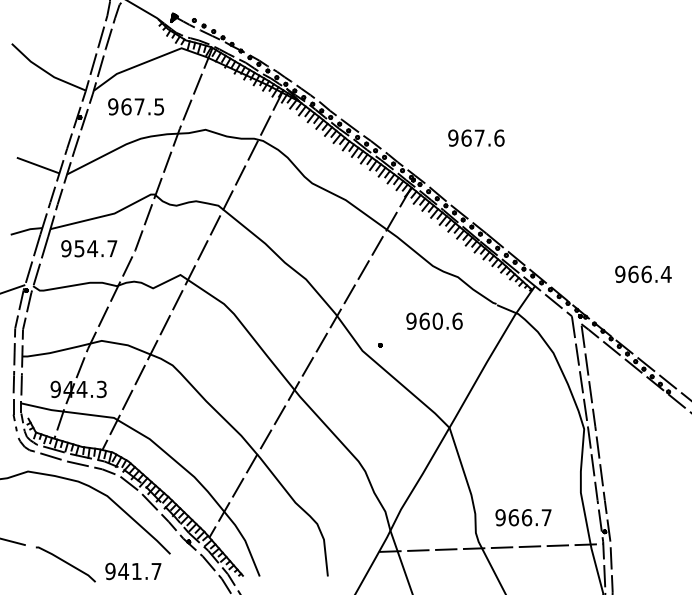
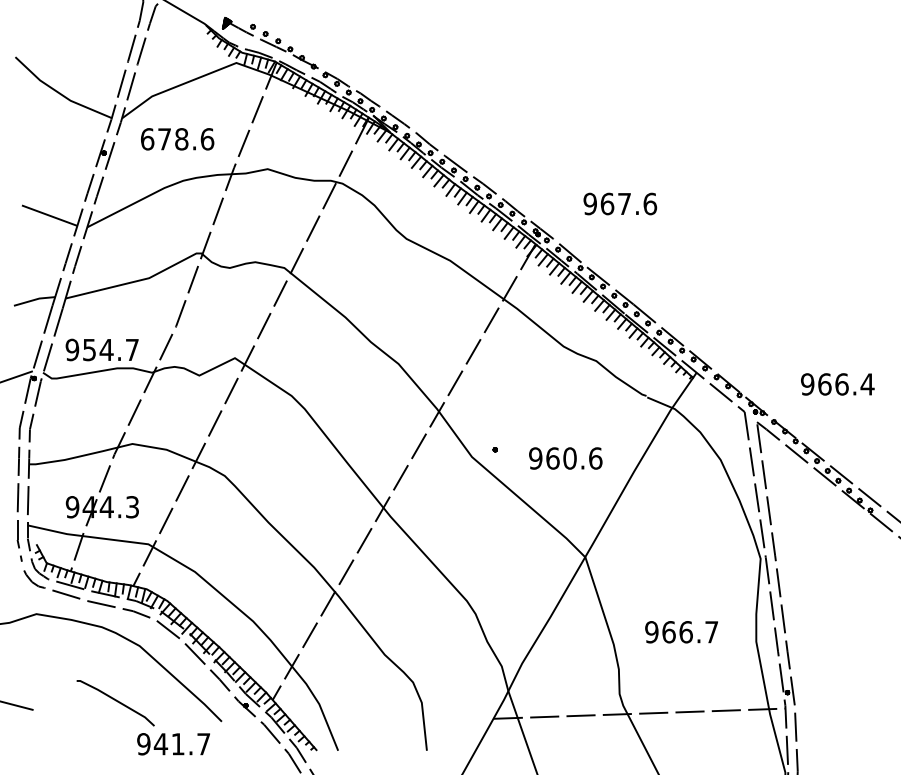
text: (136, 107) -> (177, 139), 967.5 -> 678.6
text: (476, 137) -> (620, 203), moved
text: (88, 248) -> (101, 349), moved
text: (643, 274) -> (837, 384), moved
text: (434, 321) -> (565, 458), moved
text: (523, 517) -> (681, 632), moved
line: (65, 563) -> (115, 701), moved

